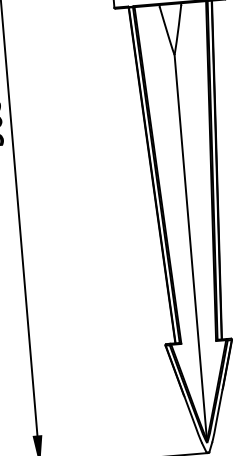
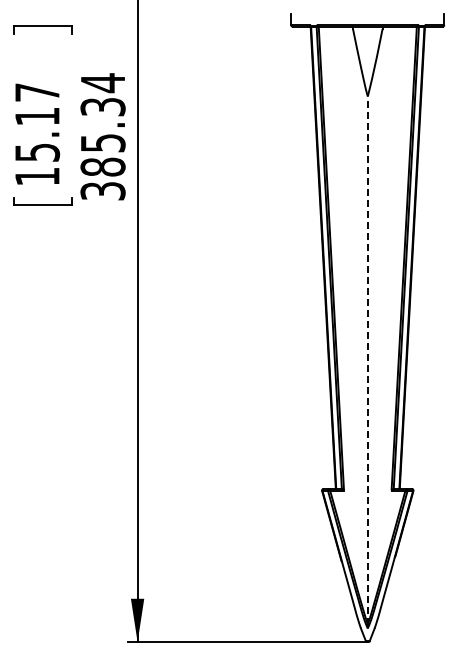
line: (190, 247) -> (367, 360), solid -> dashed

